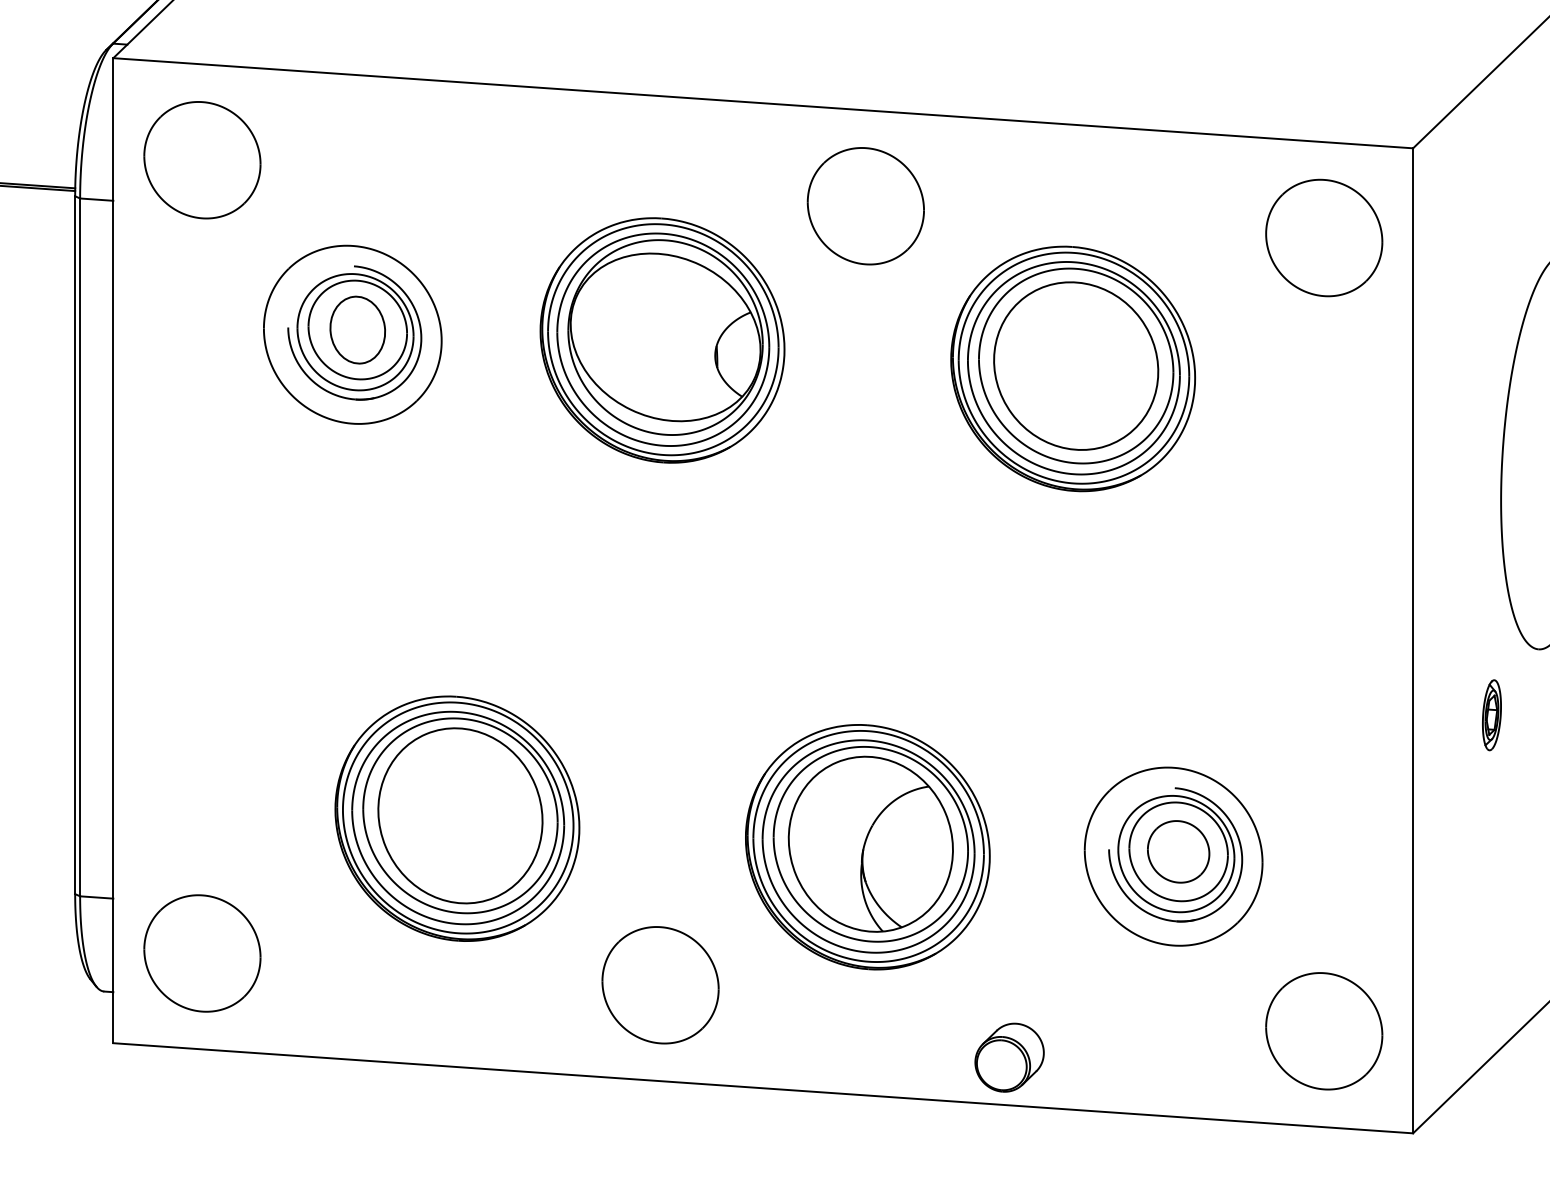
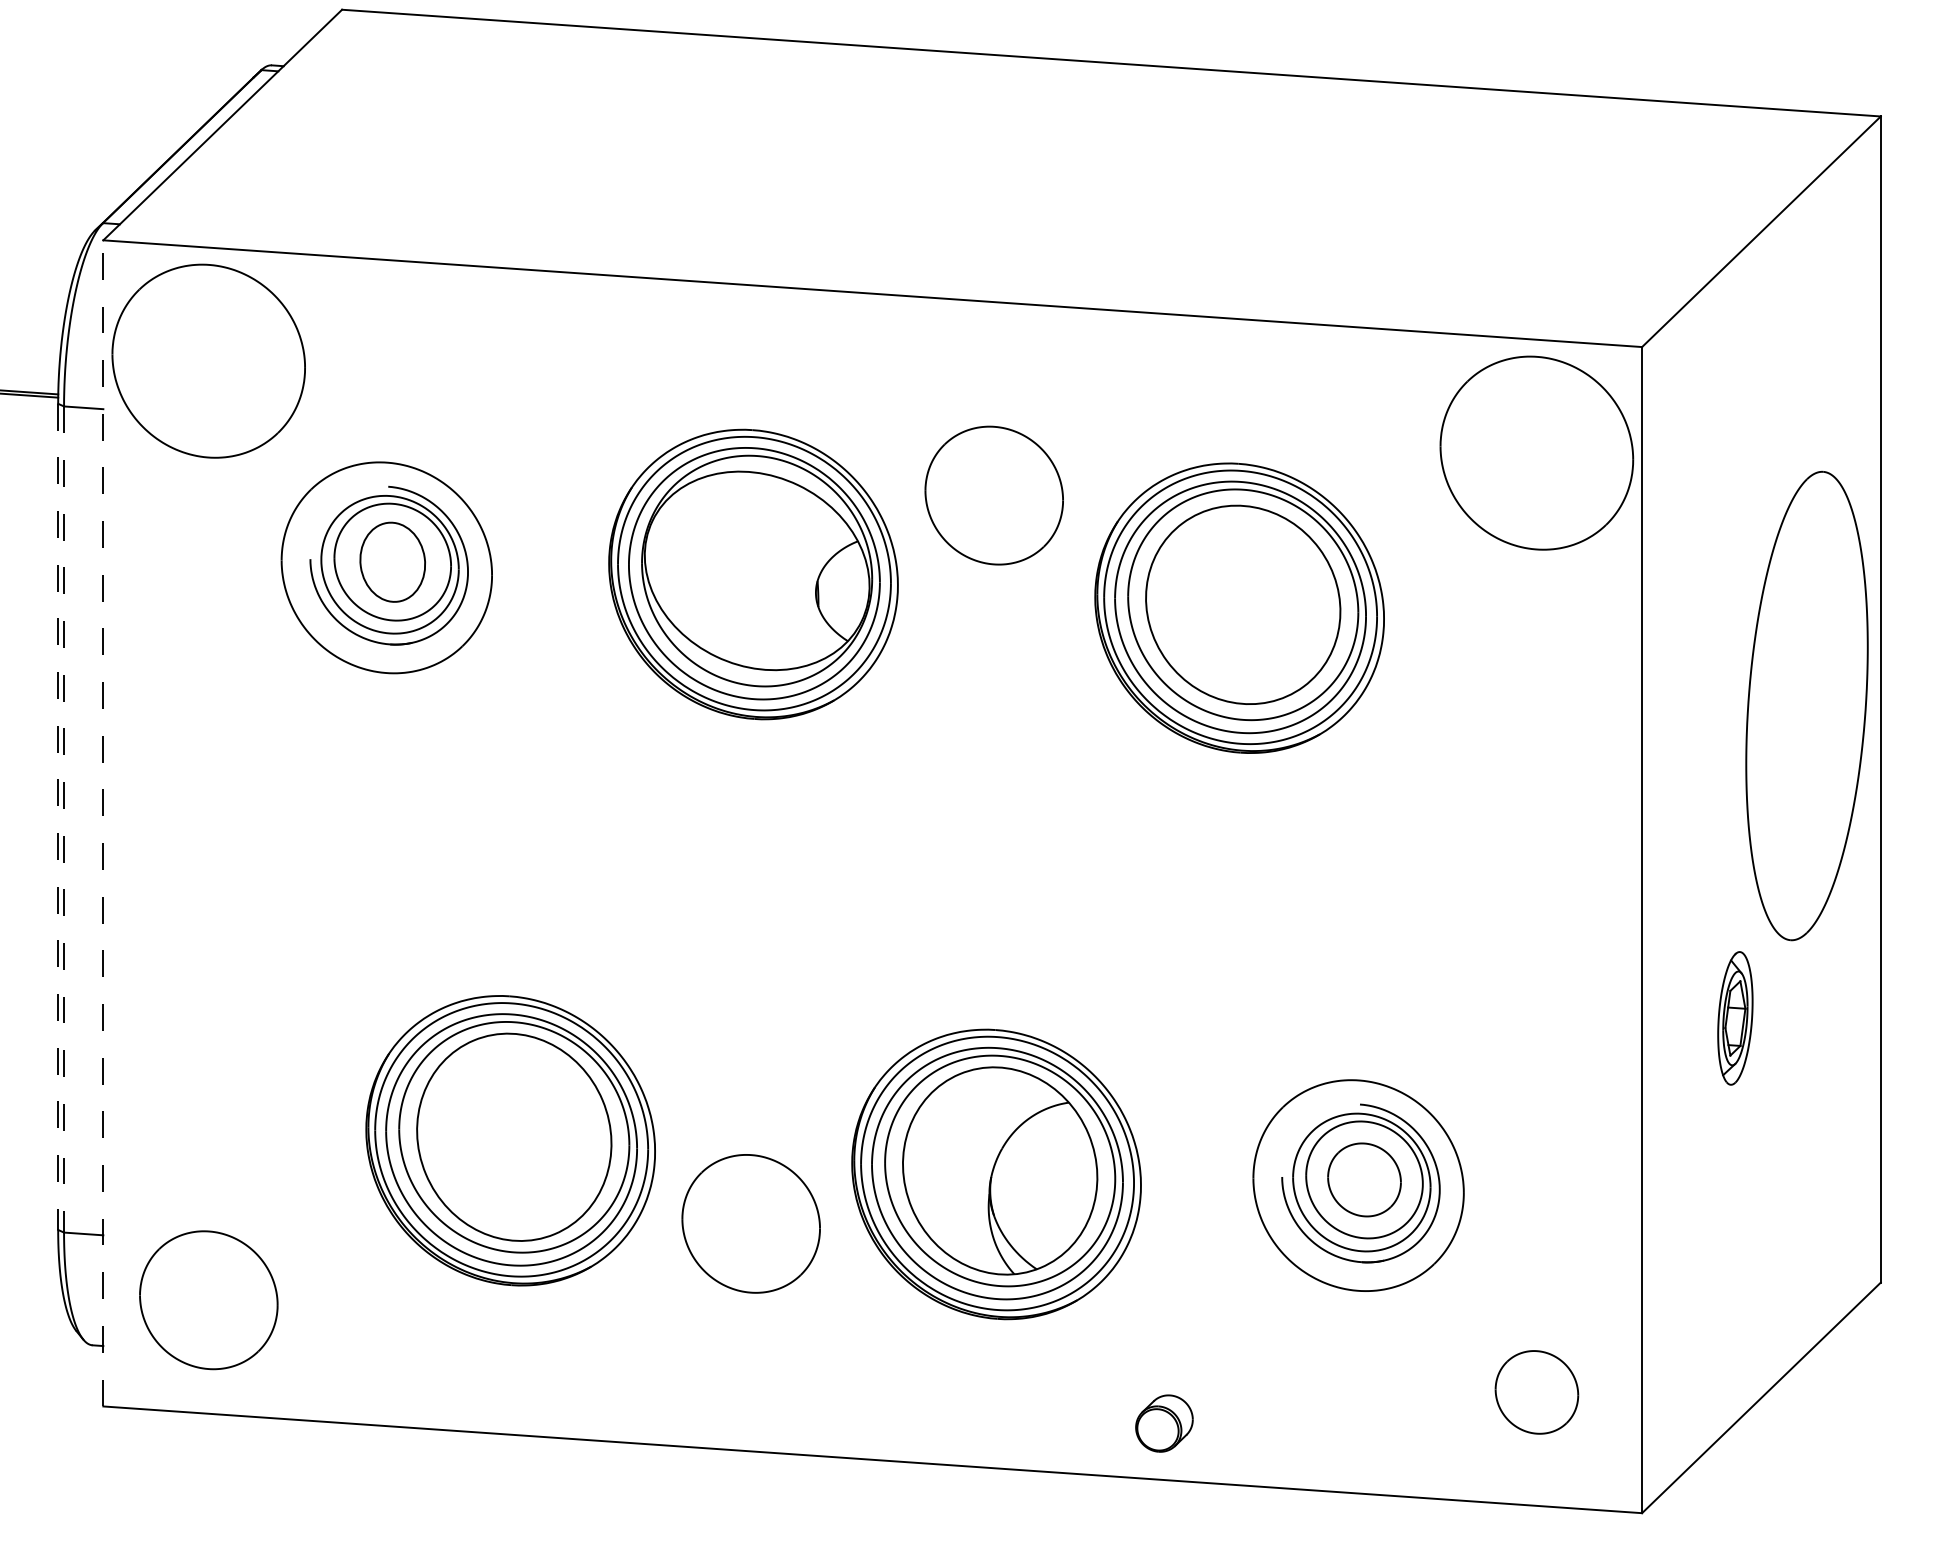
part: (202, 159) -> (208, 360), size x1.4
part: (865, 206) -> (993, 495), moved
part: (1323, 238) -> (1536, 453), size x1.4
line: (75, 545) -> (58, 817), solid -> dashed
line: (80, 548) -> (64, 820), solid -> dashed
line: (113, 549) -> (103, 822), solid -> dashed
part: (1492, 714) -> (1735, 1017), size x1.6
part: (659, 984) -> (750, 1223), moved
part: (1323, 1031) -> (1536, 1392), size x0.6
part: (1009, 1057) -> (1164, 1423), size x0.7

